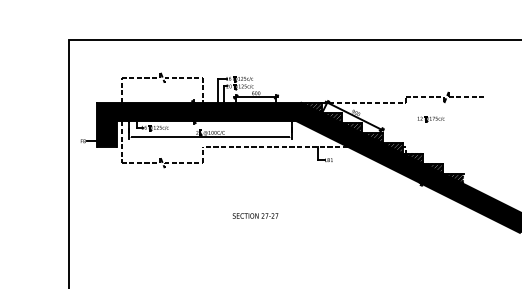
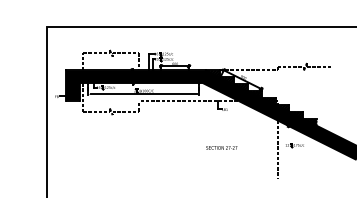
part: (430, 118) -> (294, 145), moved
text: (255, 215) -> (221, 147), moved
line: (405, 218) -> (277, 149), added

